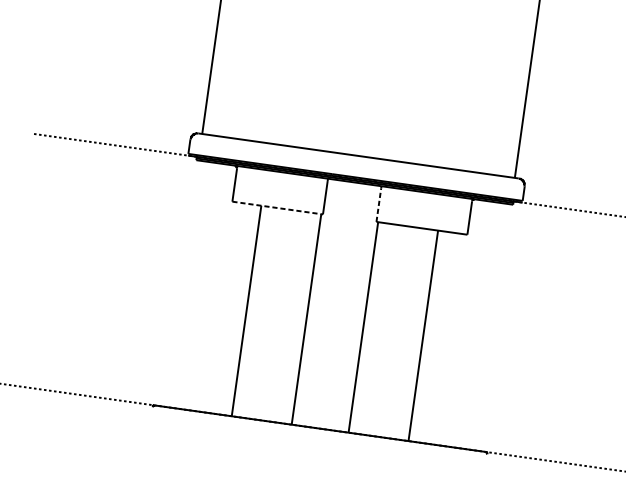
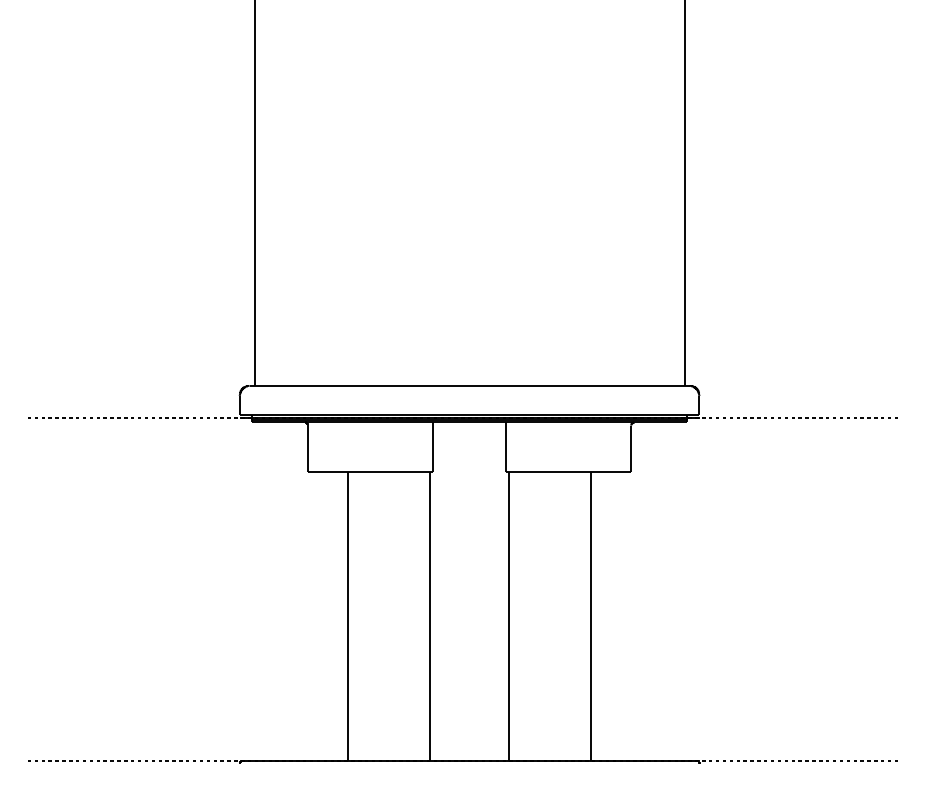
line: (379, 205) -> (506, 448), dashed -> solid
line: (277, 208) -> (370, 471), dashed -> solid

